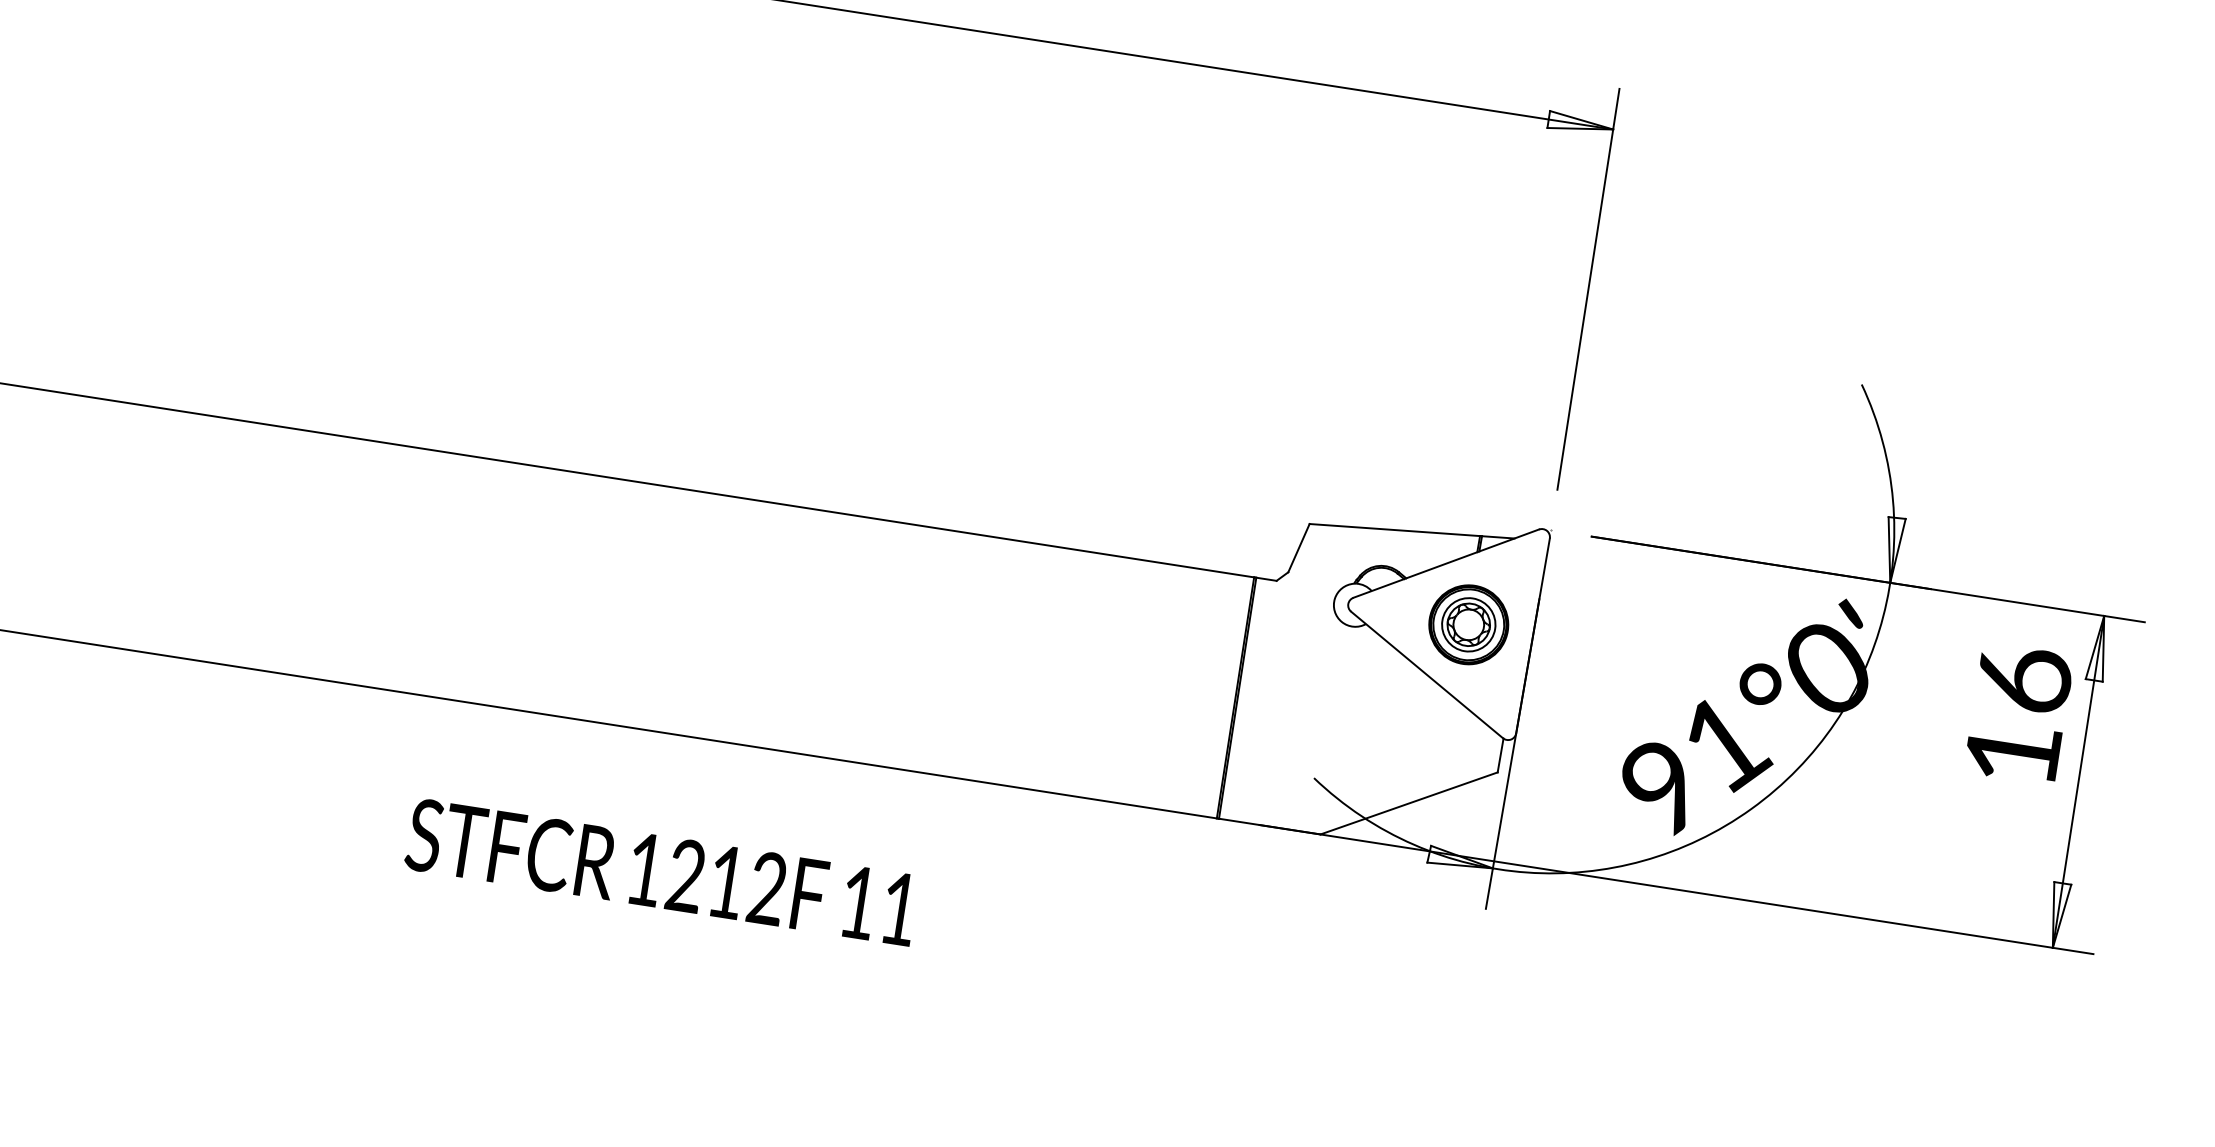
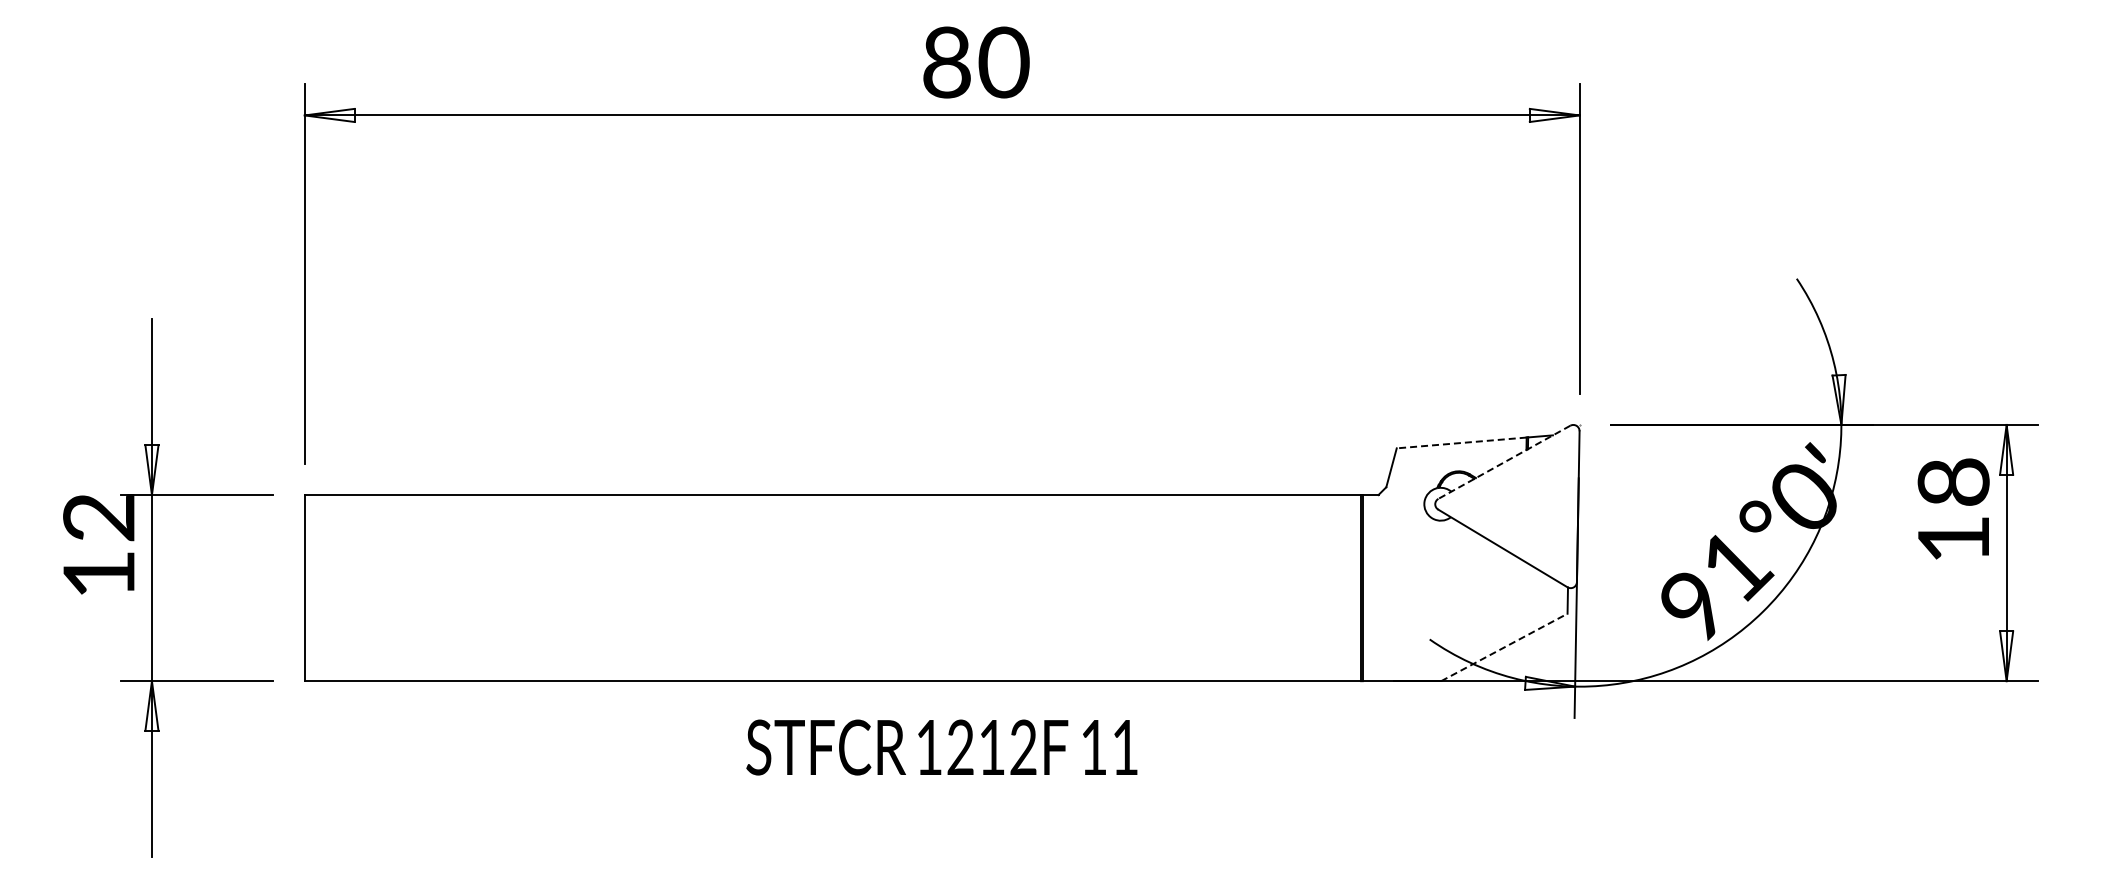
line: (1394, 530) -> (1461, 443), solid -> dashed
line: (1445, 563) -> (1503, 462), solid -> dashed
part: (1468, 624) -> (1528, 505), removed
text: (2024, 678) -> (1953, 481), 16 -> 18
line: (1409, 803) -> (1504, 647), solid -> dashed
text: (661, 872) -> (941, 747), moved

